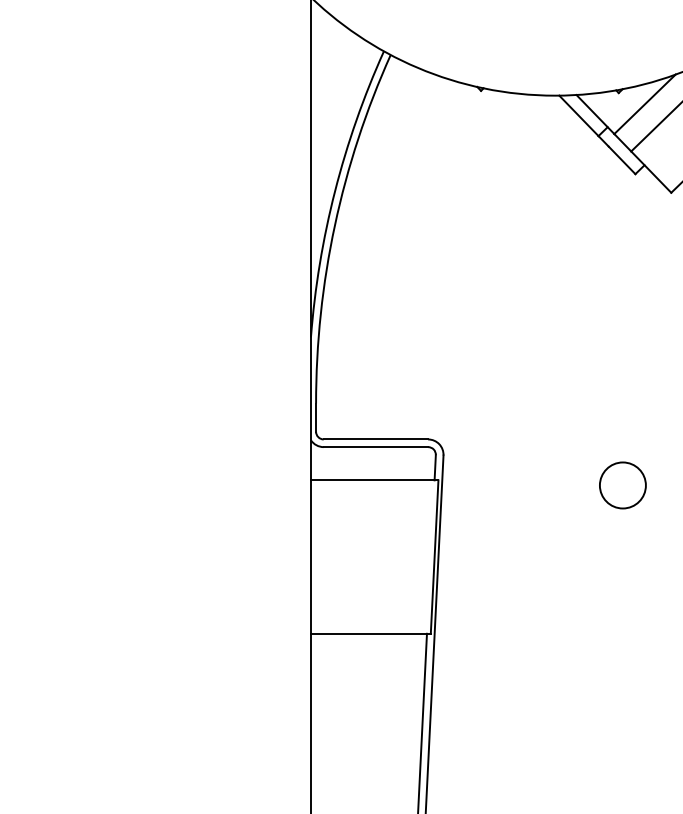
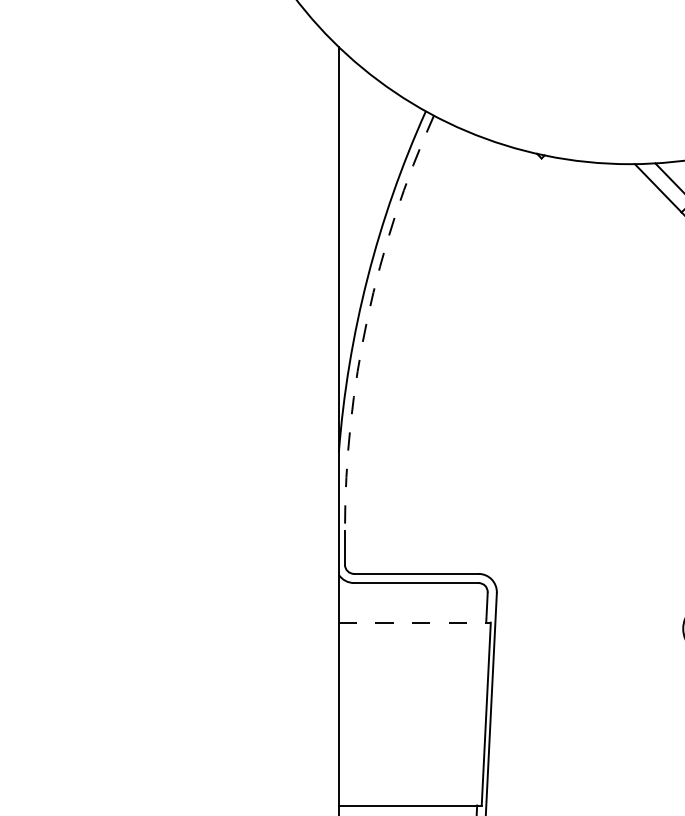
arc: (334, 225) -> (366, 318), solid -> dashed
line: (374, 480) -> (414, 622), solid -> dashed

